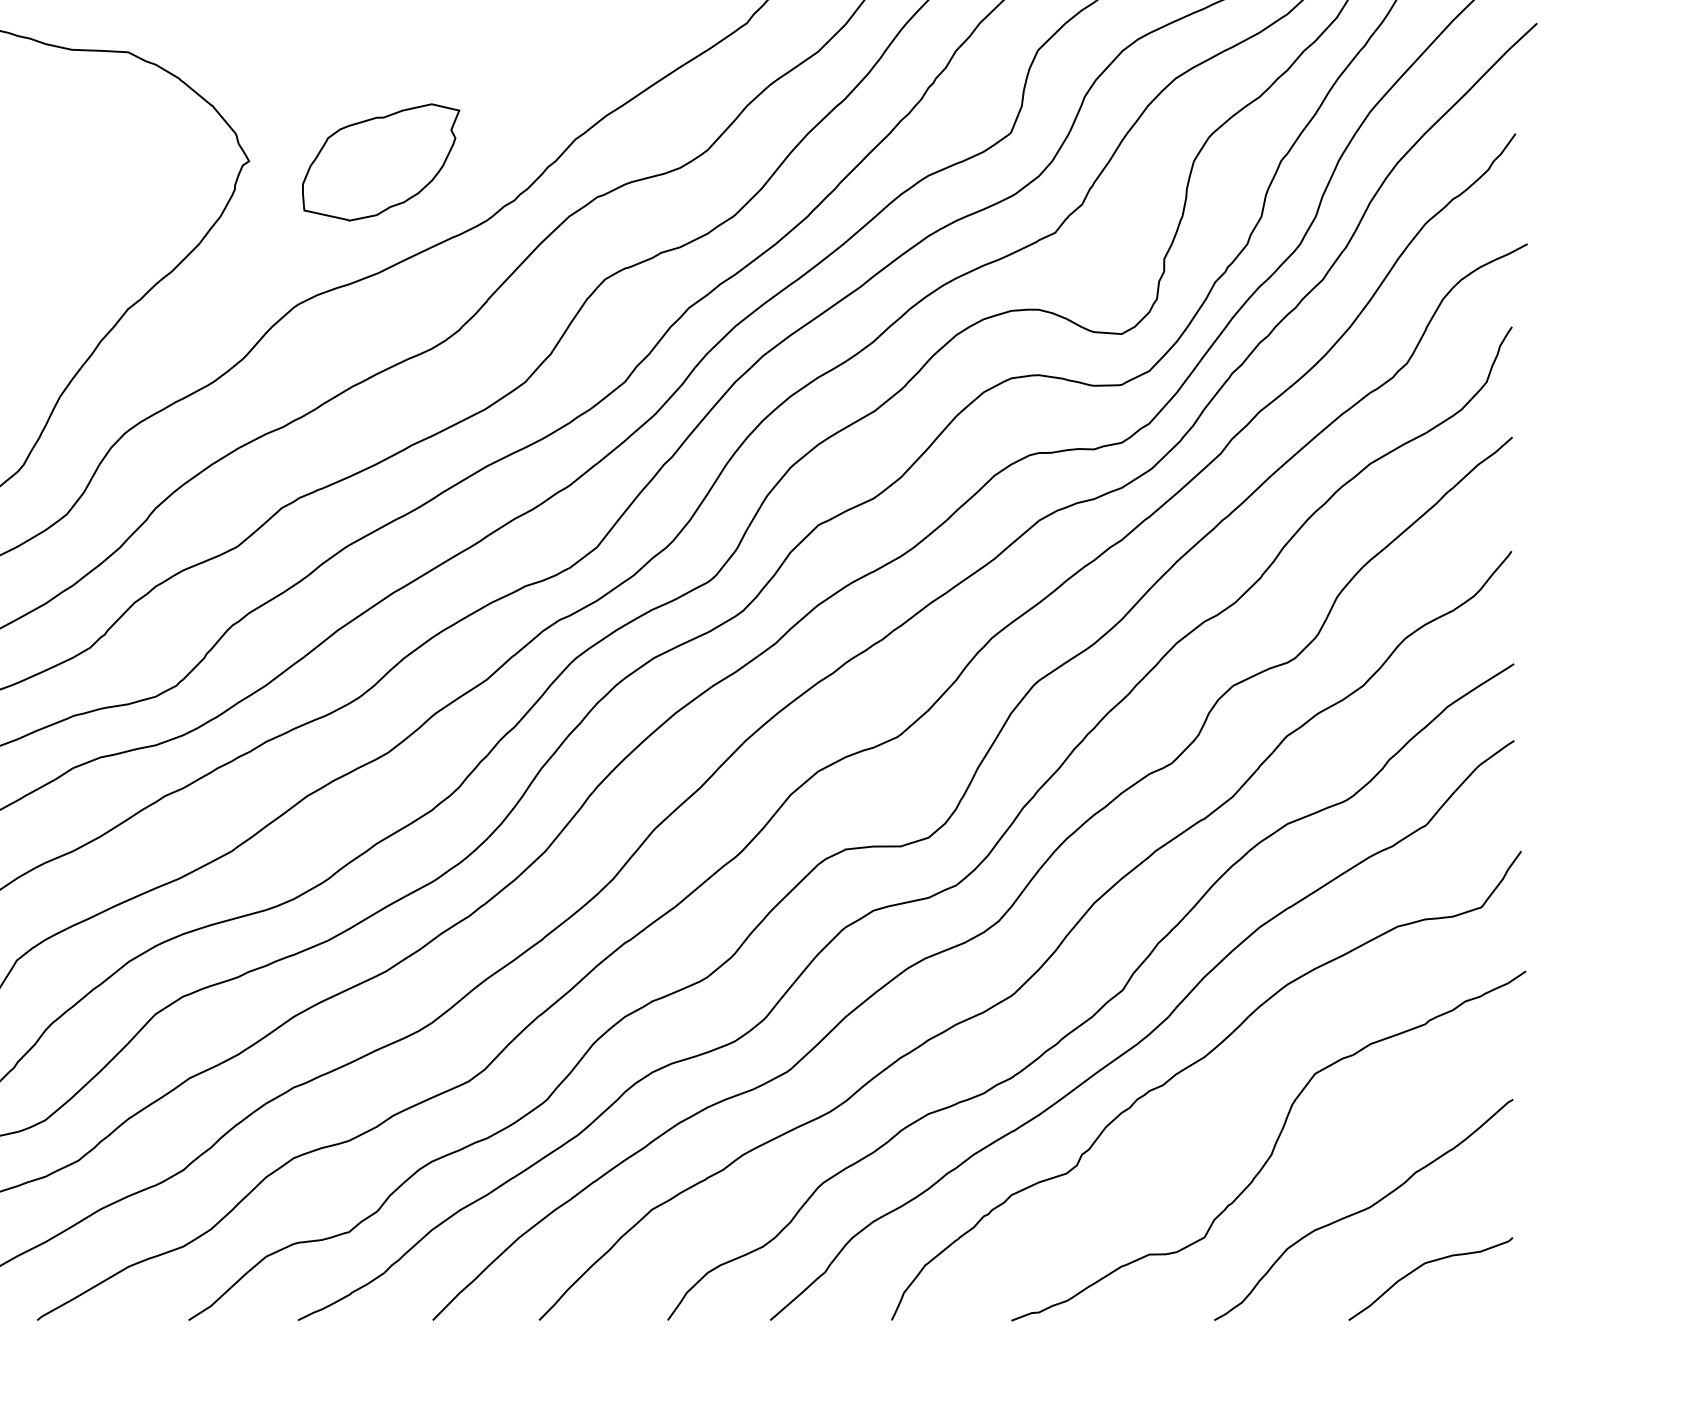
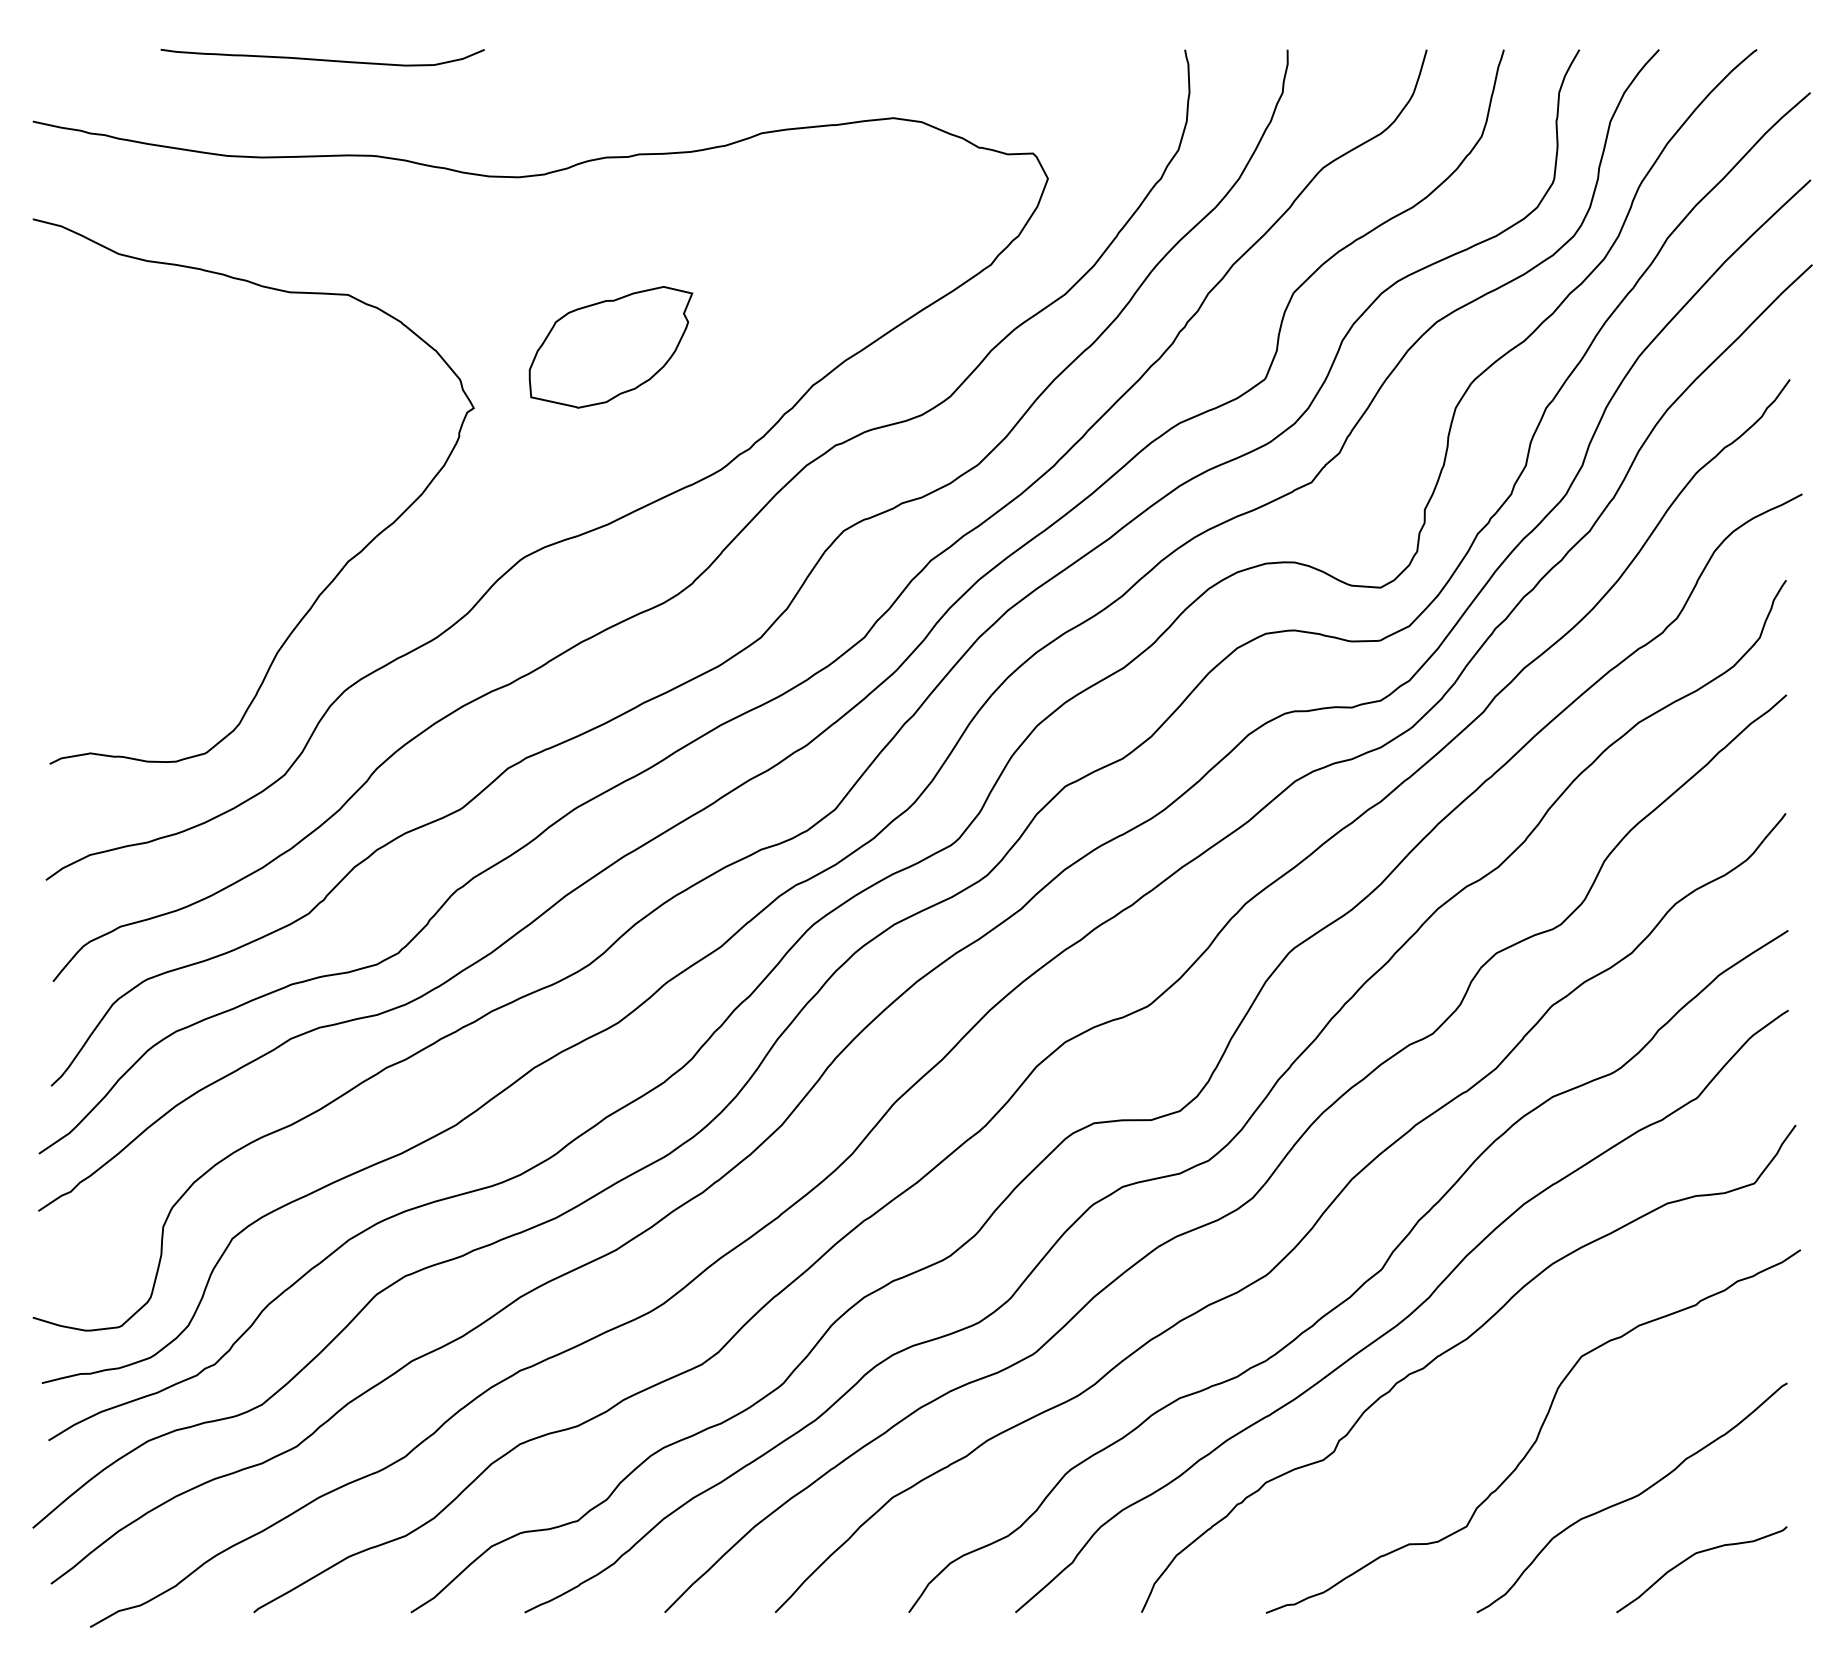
part: (380, 162) -> (610, 347), moved

